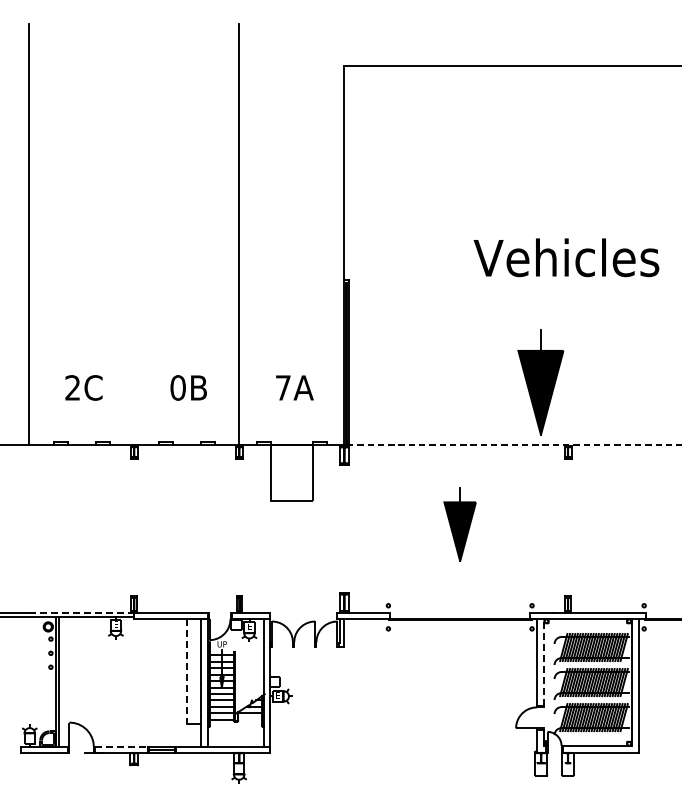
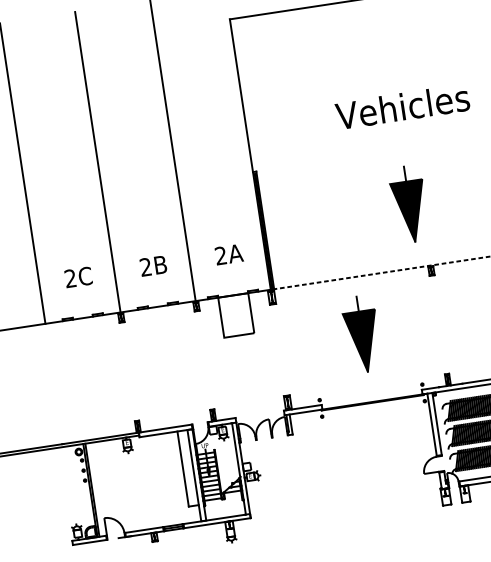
line: (134, 234) -> (98, 162), added
text: (566, 257) -> (402, 106), moved
part: (540, 382) -> (409, 204), moved
text: (177, 387) -> (145, 266), 0B -> 2B
text: (282, 387) -> (220, 255), 7A -> 2A
part: (459, 524) -> (361, 334), size x1.43
line: (82, 612) -> (101, 438), dashed -> solid
line: (544, 662) -> (437, 423), dashed -> solid
line: (187, 671) -> (183, 468), dashed -> solid
line: (121, 747) -> (144, 530), dashed -> solid

